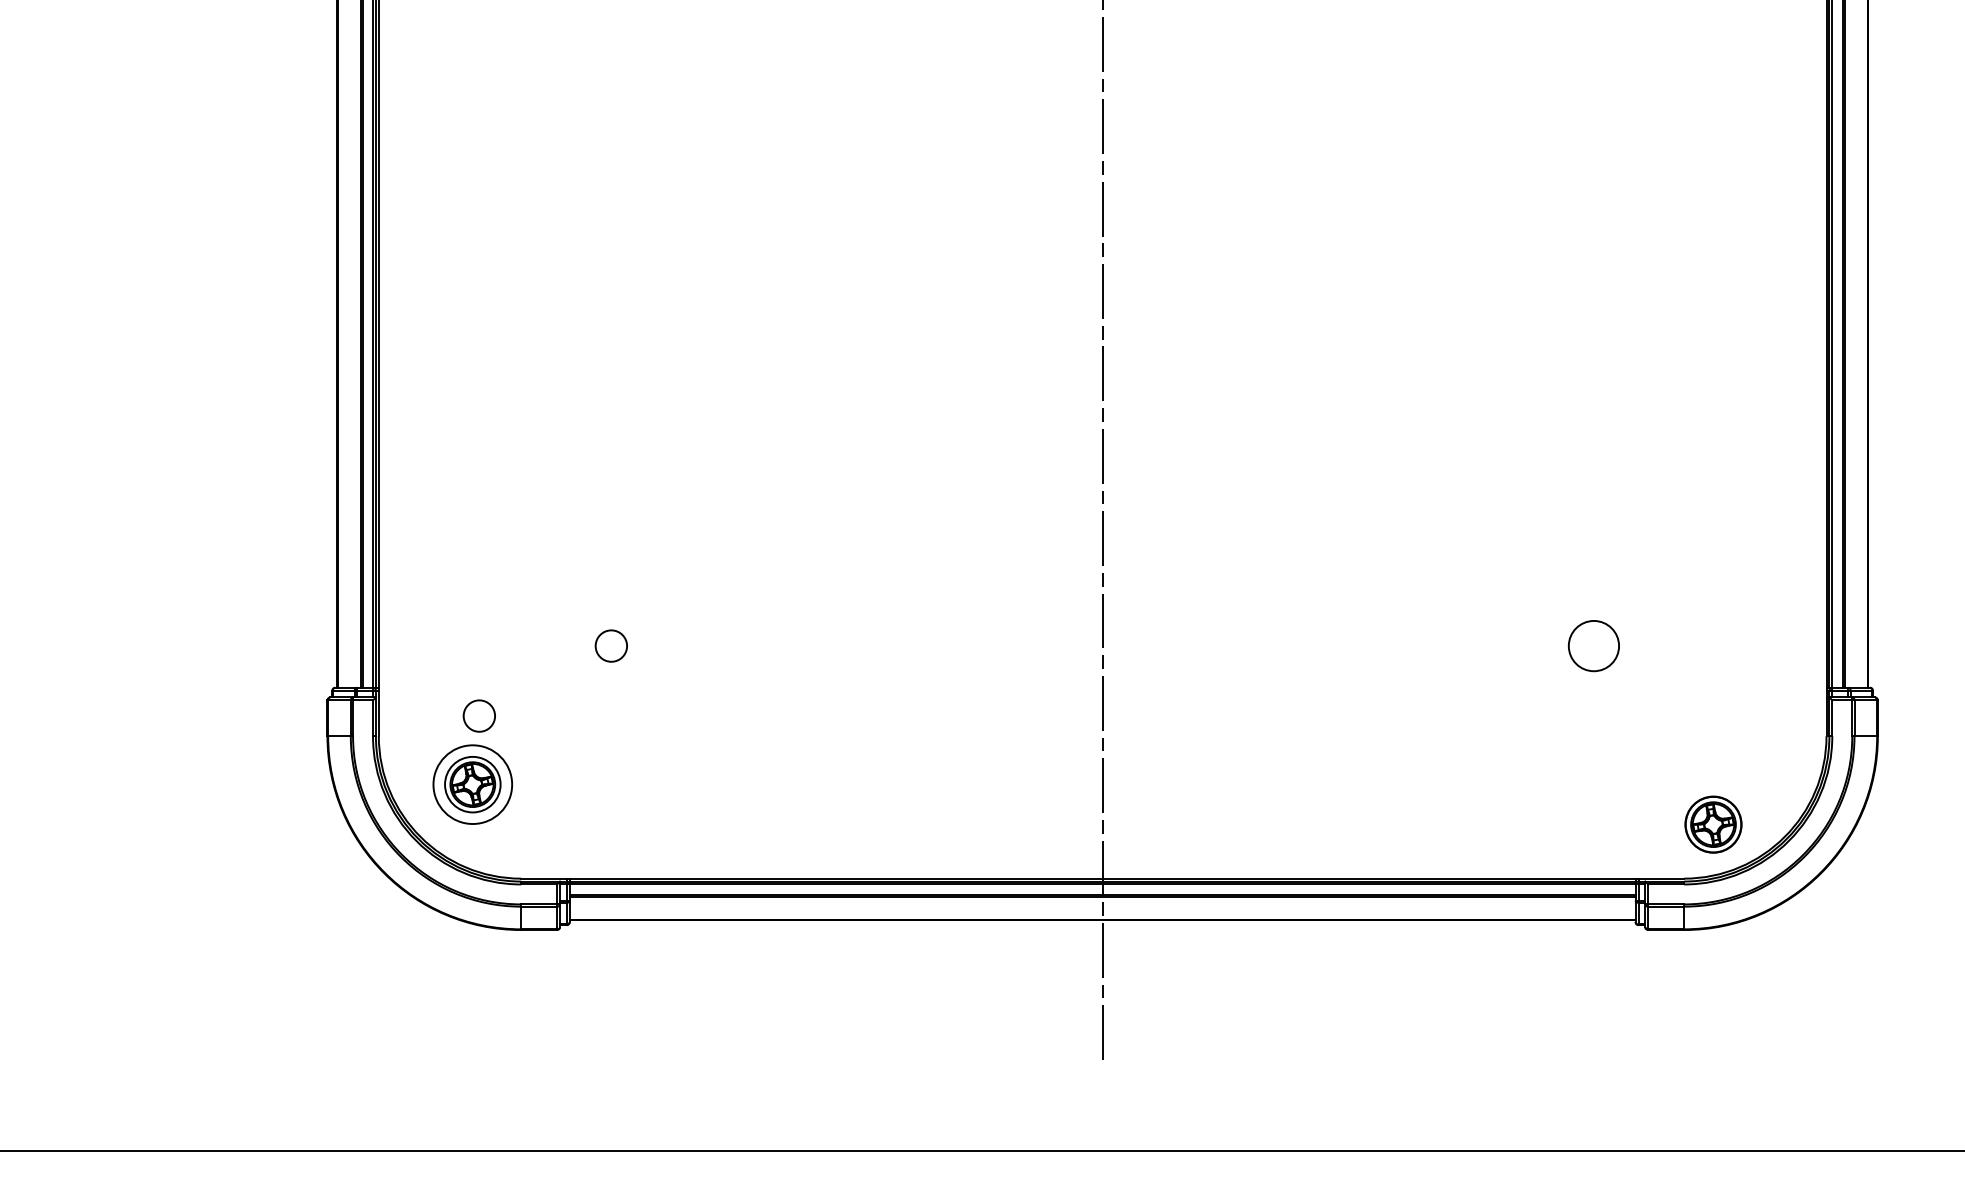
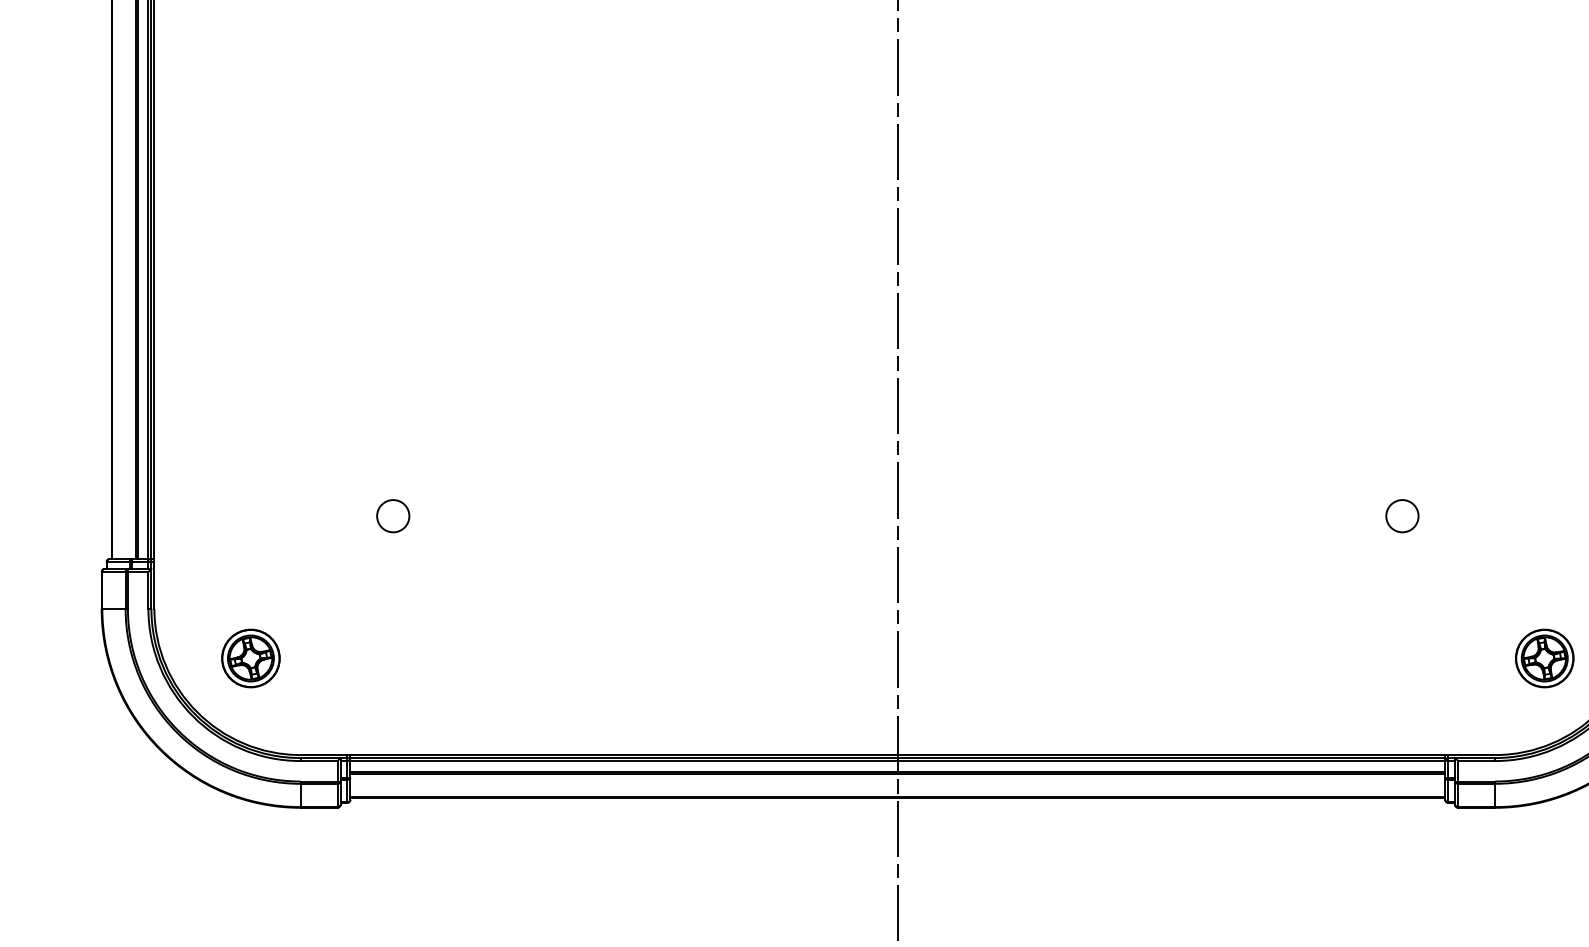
circle: (1593, 645) -> (1401, 515), size x0.62
circle: (478, 715) -> (256, 587), removed
circle: (472, 784) -> (250, 658), size x0.71
part: (1713, 824) -> (1544, 658), moved

